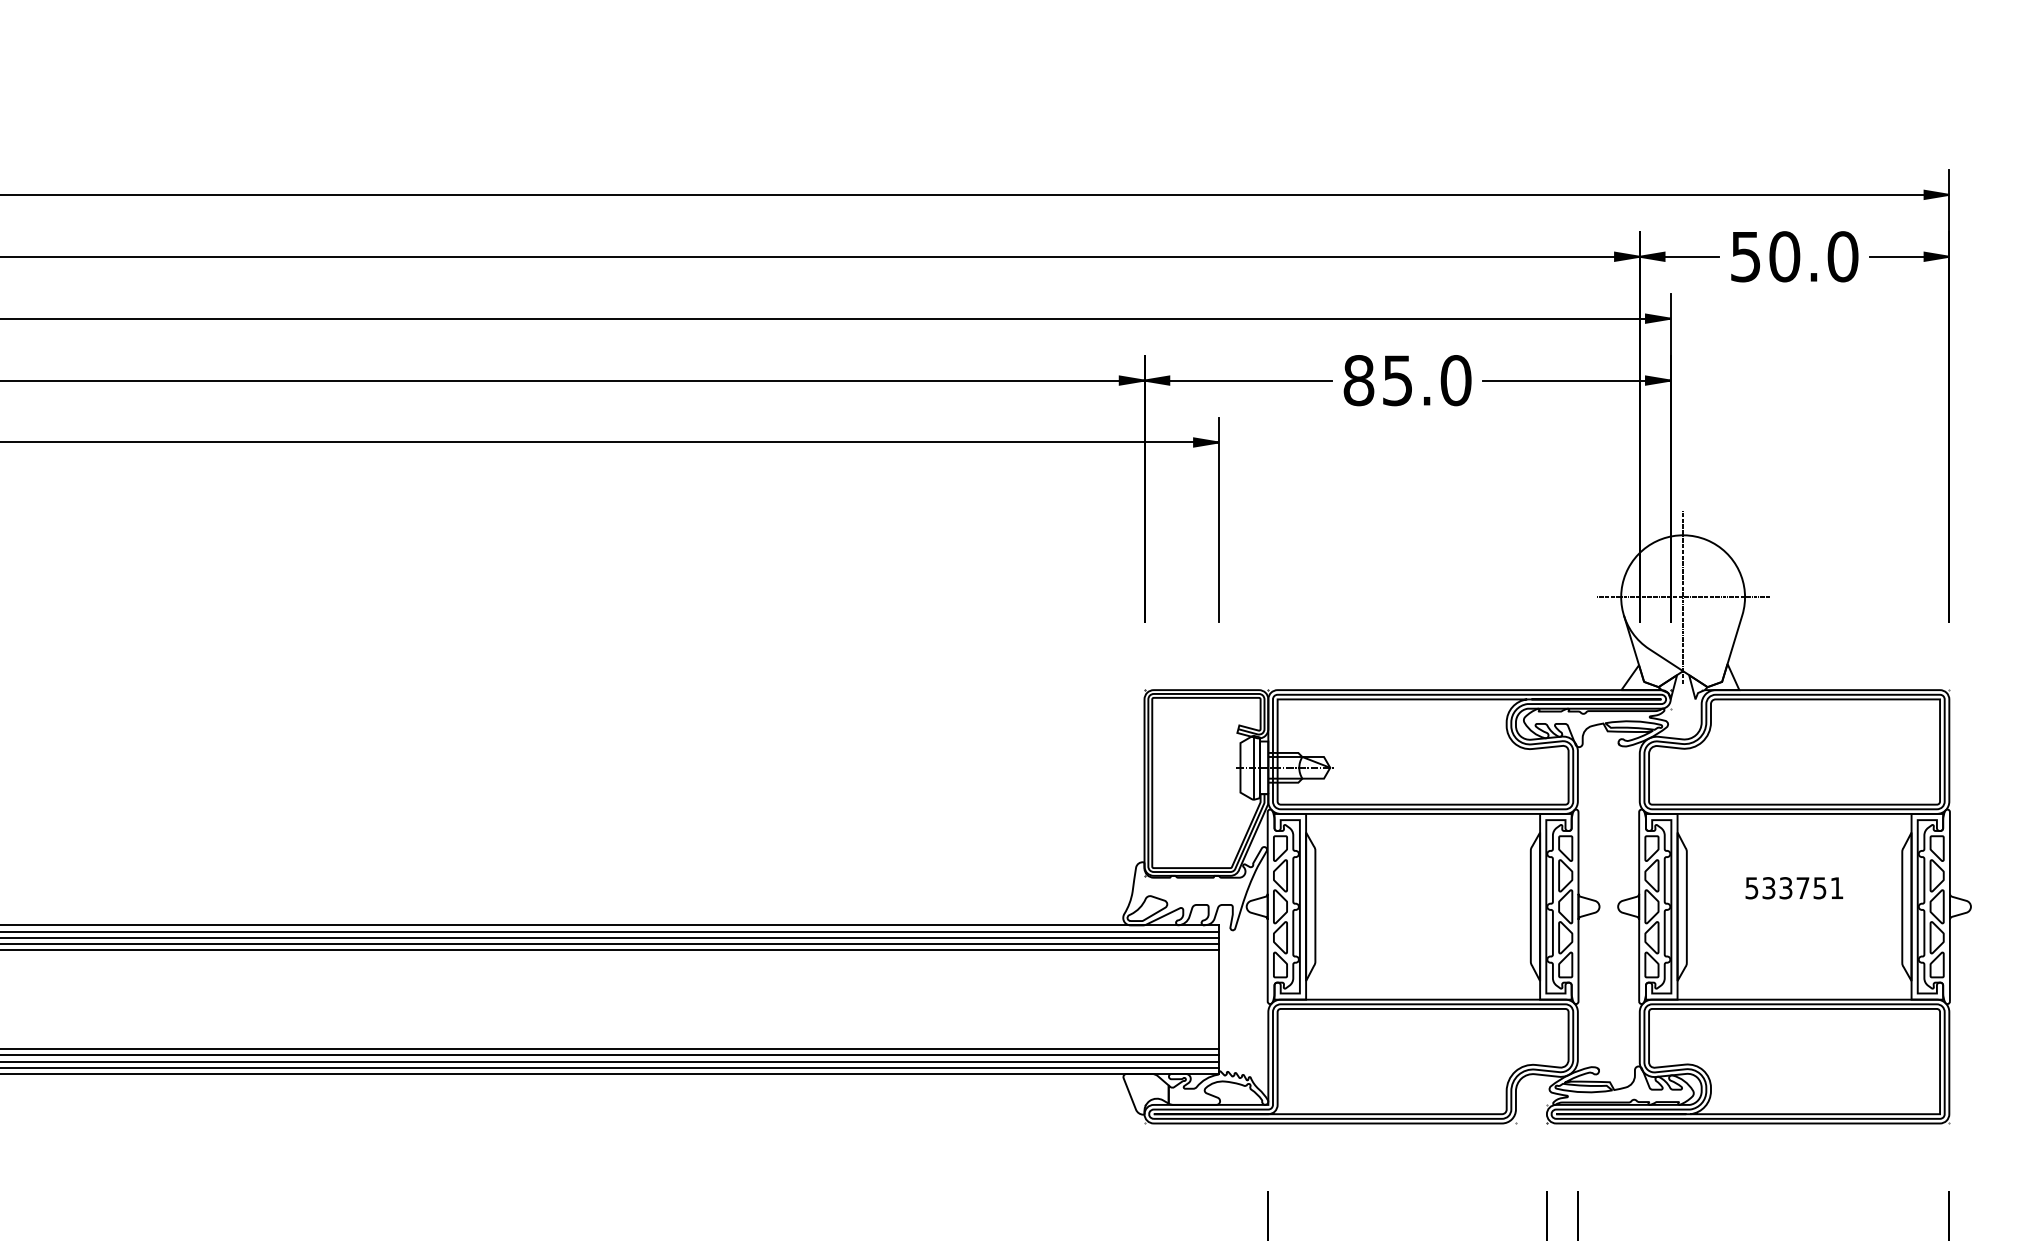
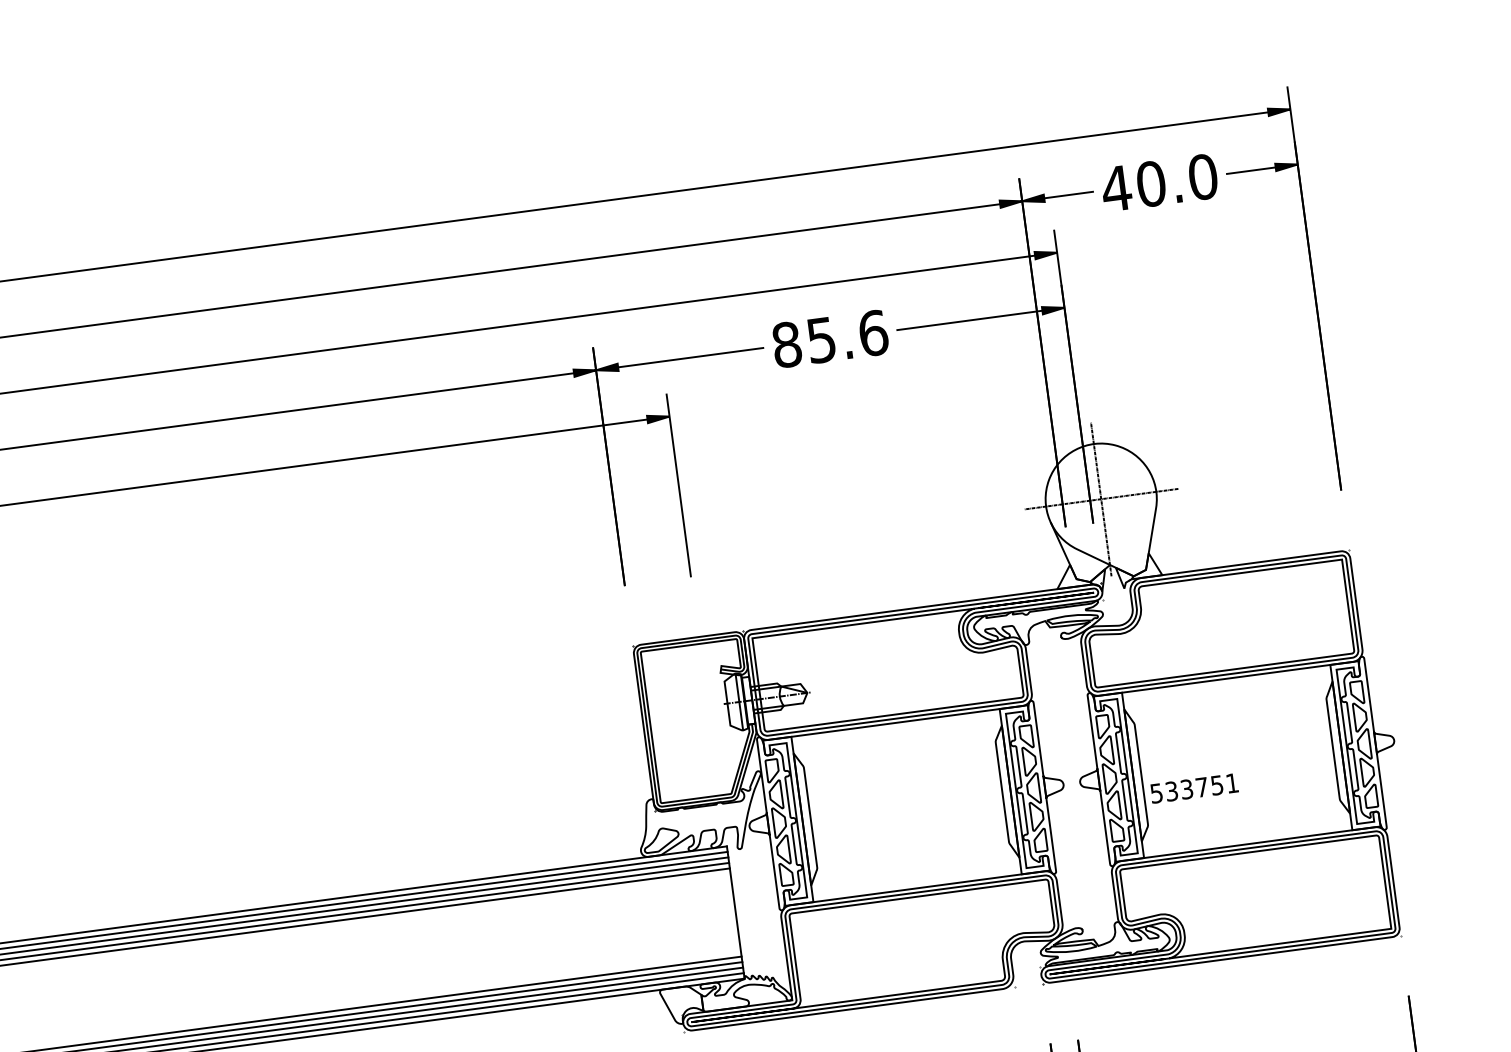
text: (1745, 257) -> (1116, 189), 50.0 -> 40.0
text: (1455, 380) -> (872, 333), 85.0 -> 85.6
text: (1794, 888) -> (1194, 788), moved

